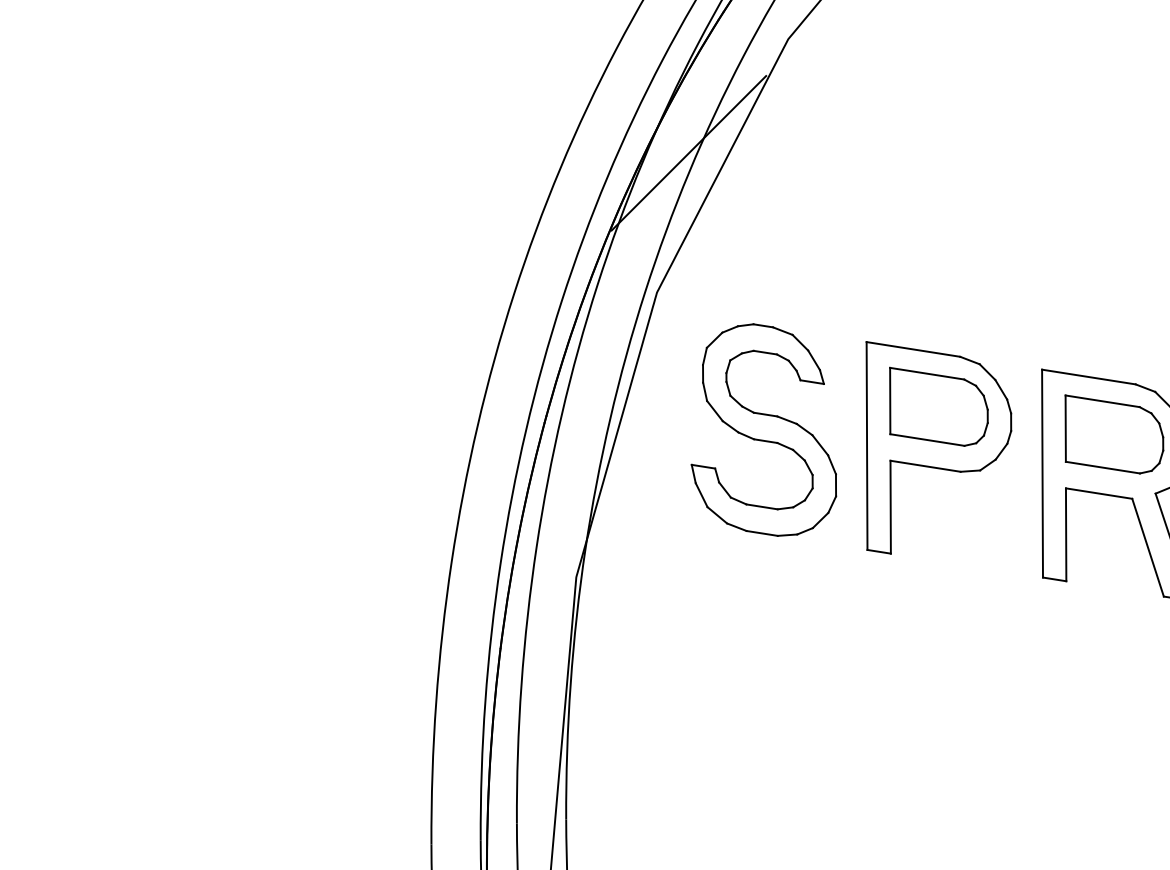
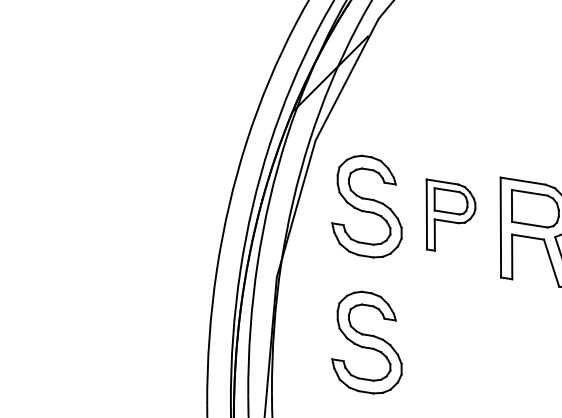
part: (937, 446) -> (450, 214), size x0.7
part: (762, 712) -> (366, 342), added

